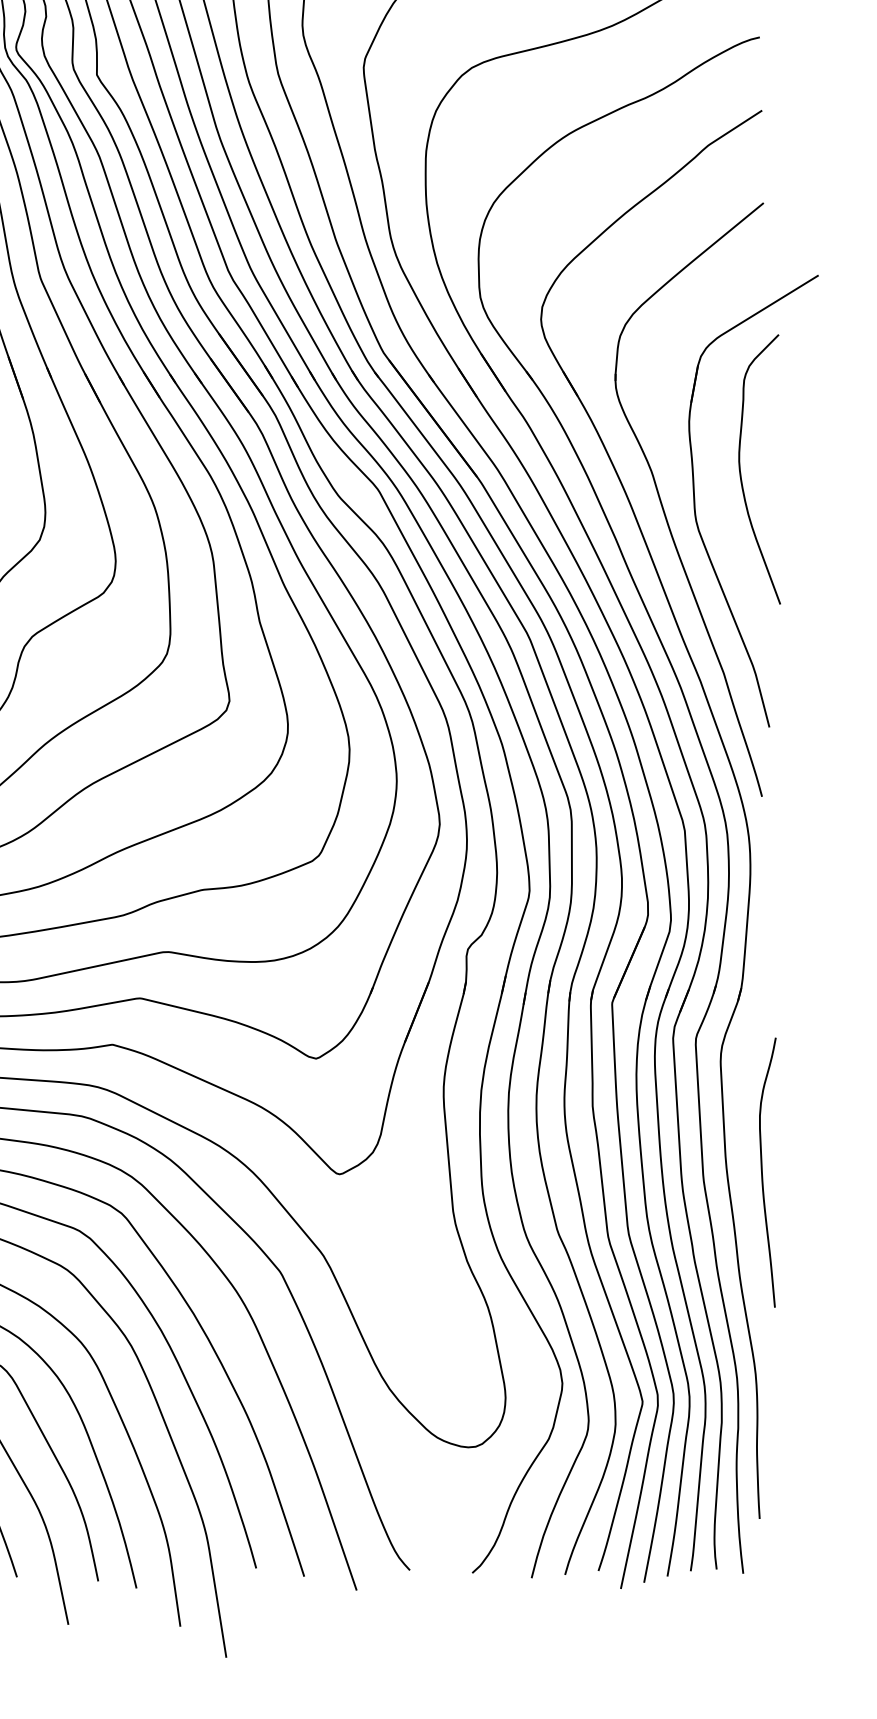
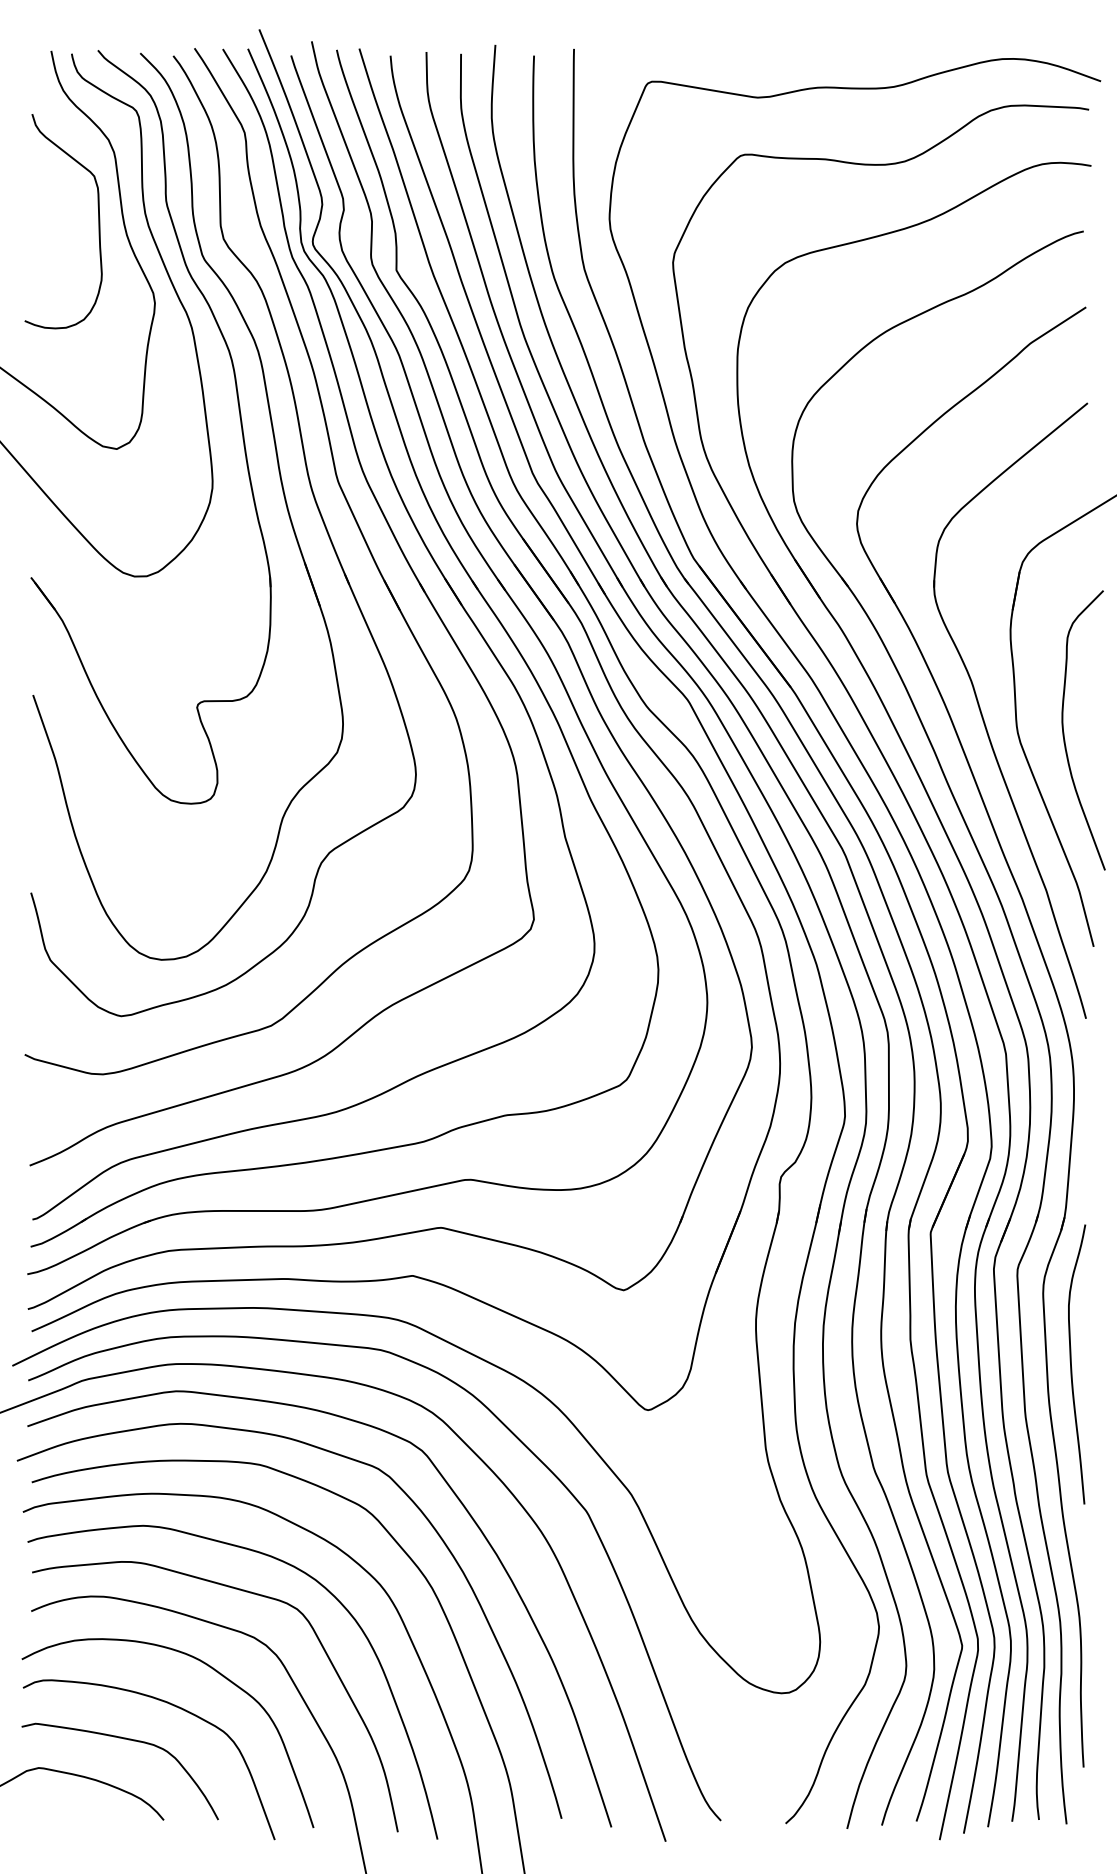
curve: (741, 471) -> (1064, 732), moved
curve: (762, 1172) -> (1071, 1364), moved

